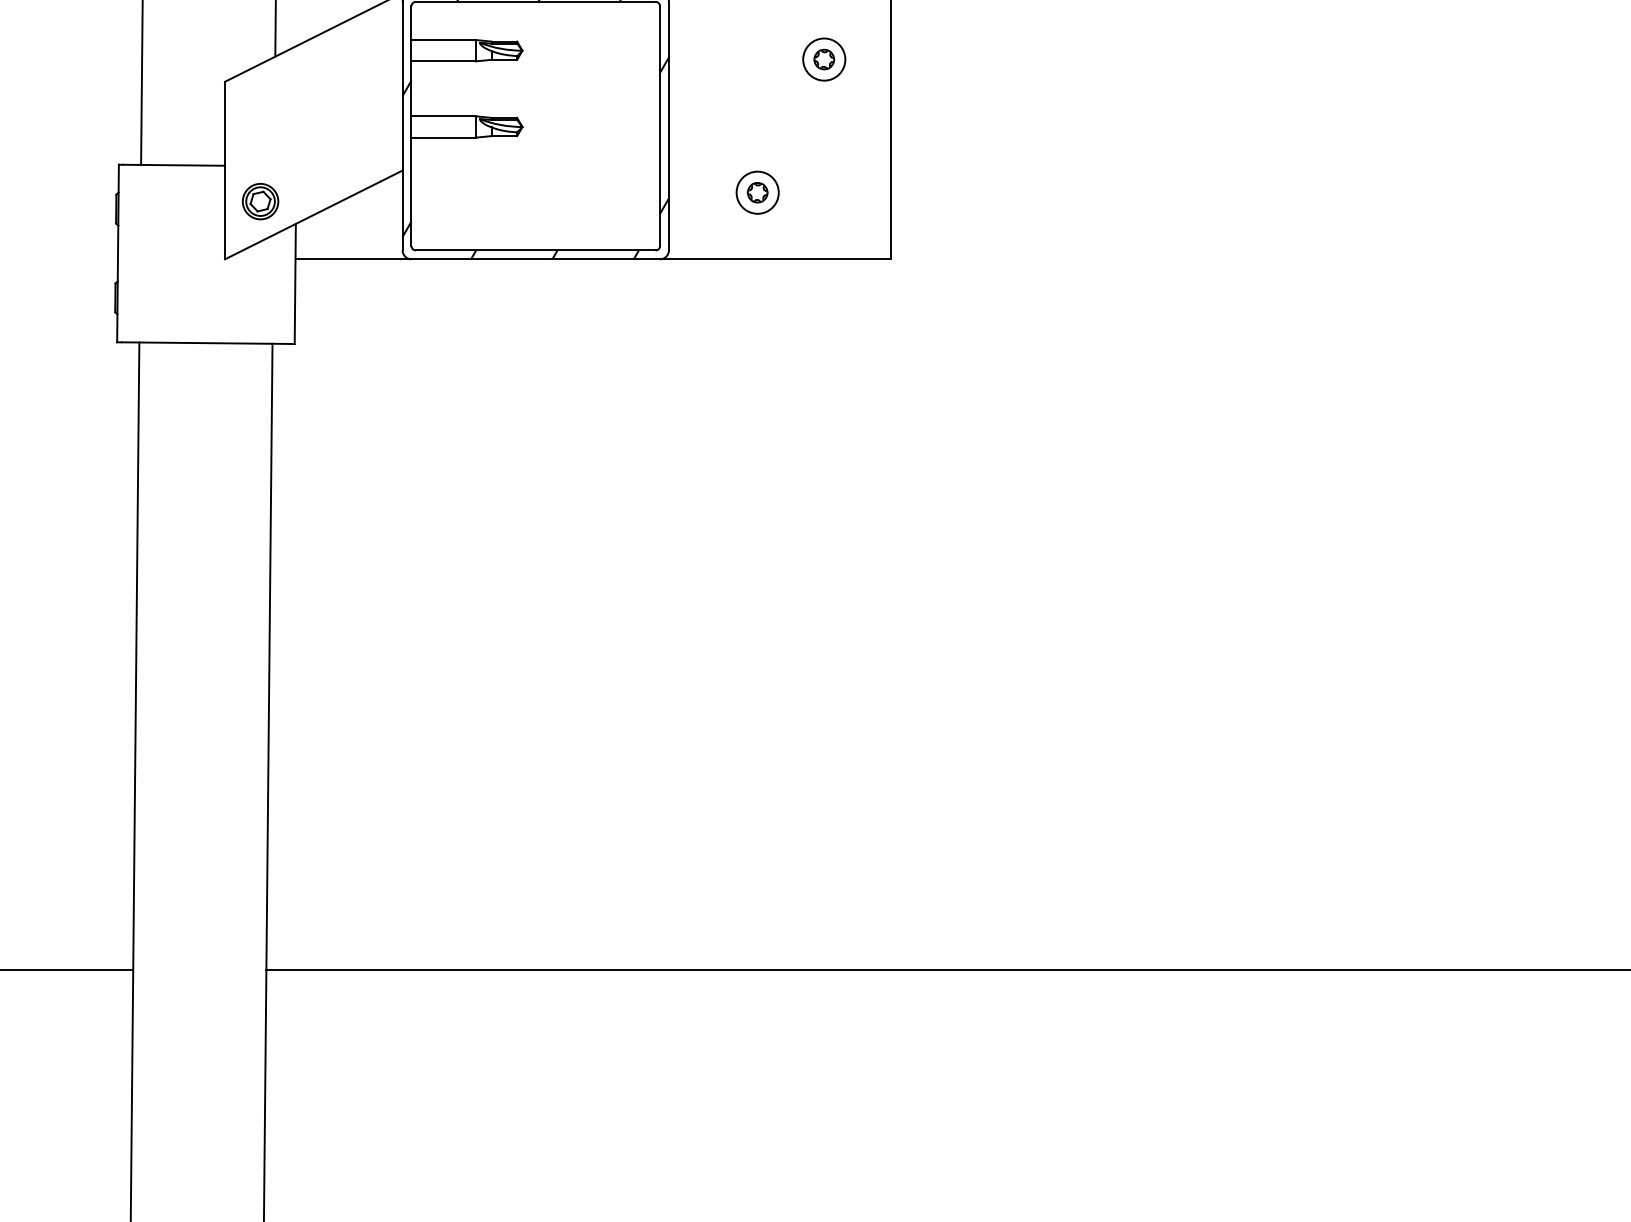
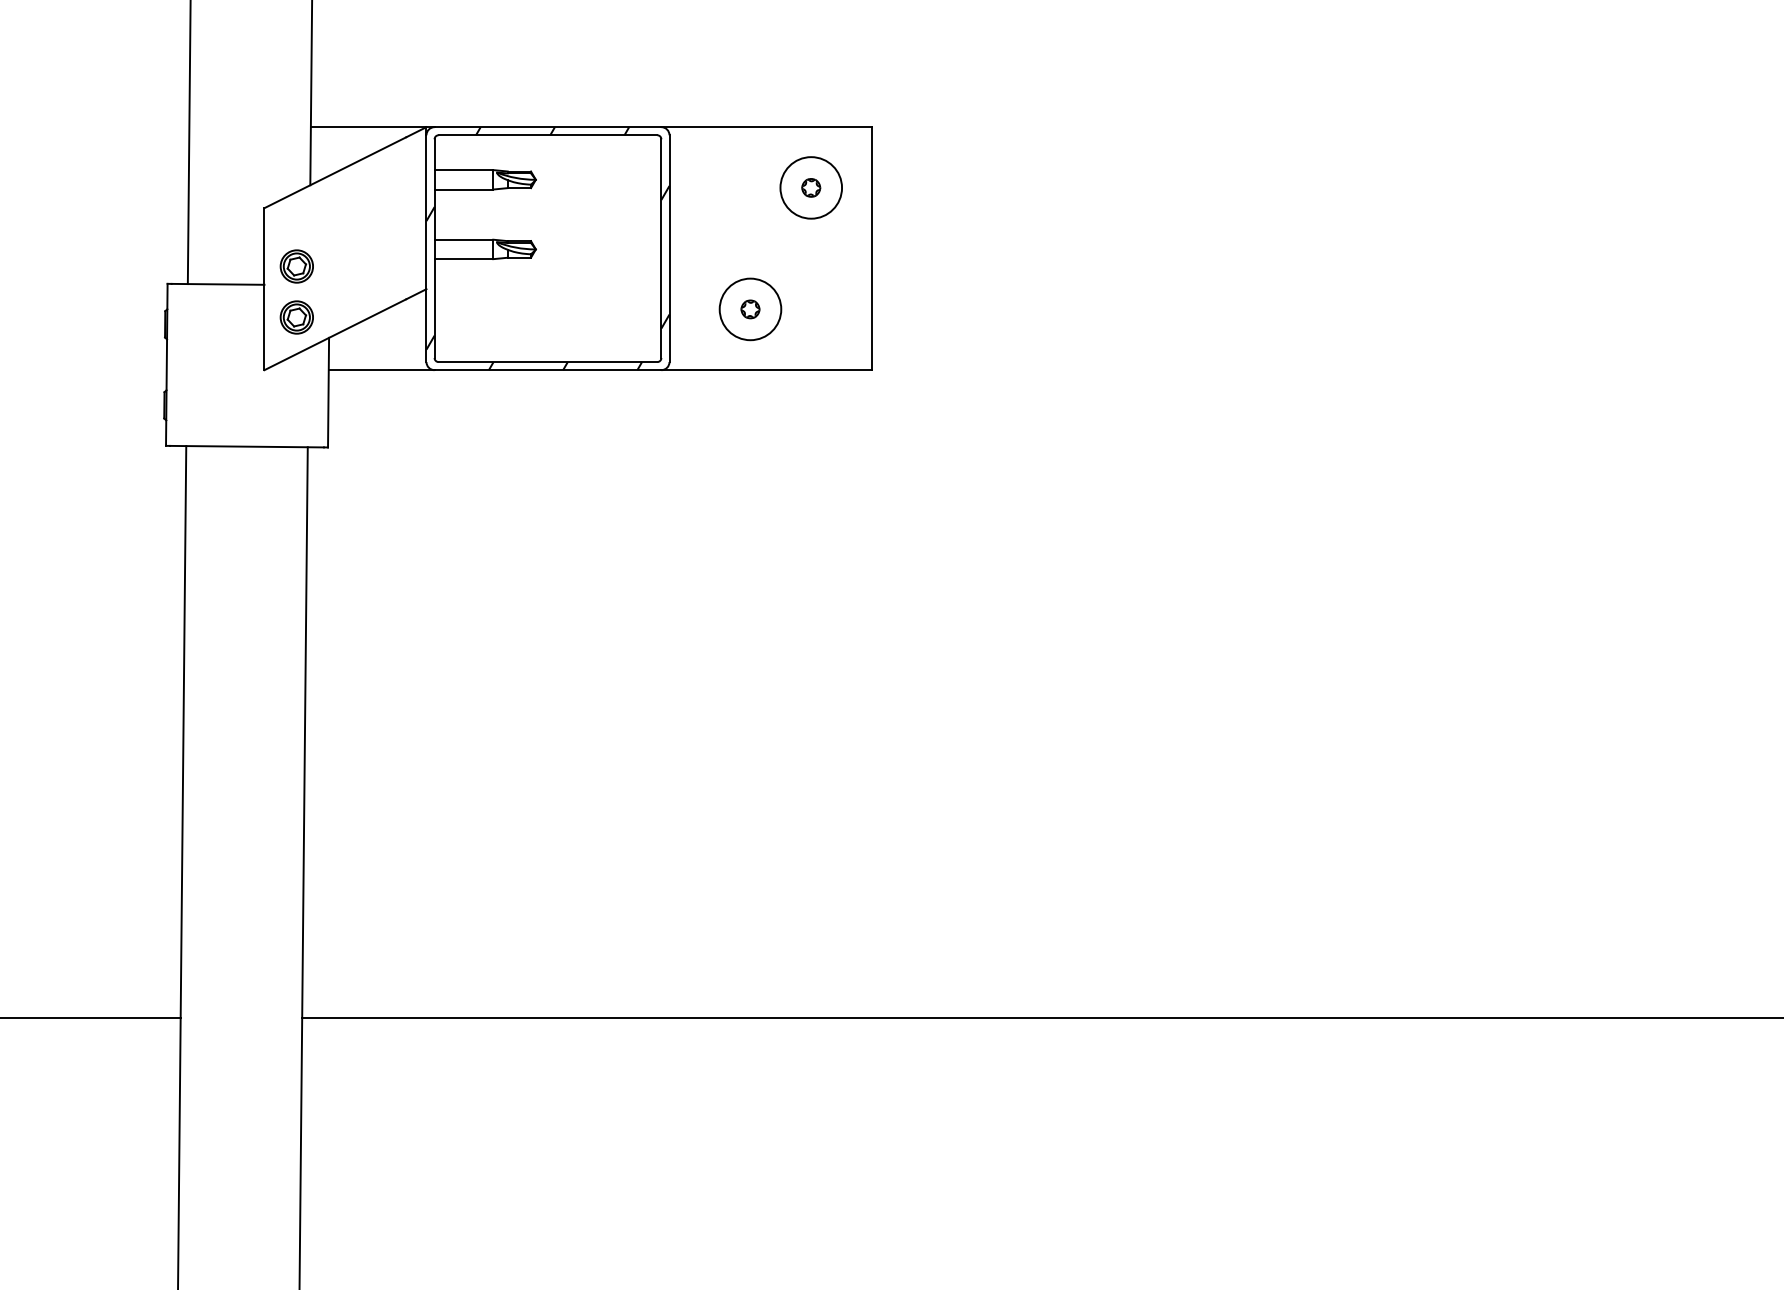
circle: (824, 59) -> (811, 187), size x1.6
part: (260, 145) -> (296, 266), added
circle: (757, 192) -> (750, 309), size x1.6

